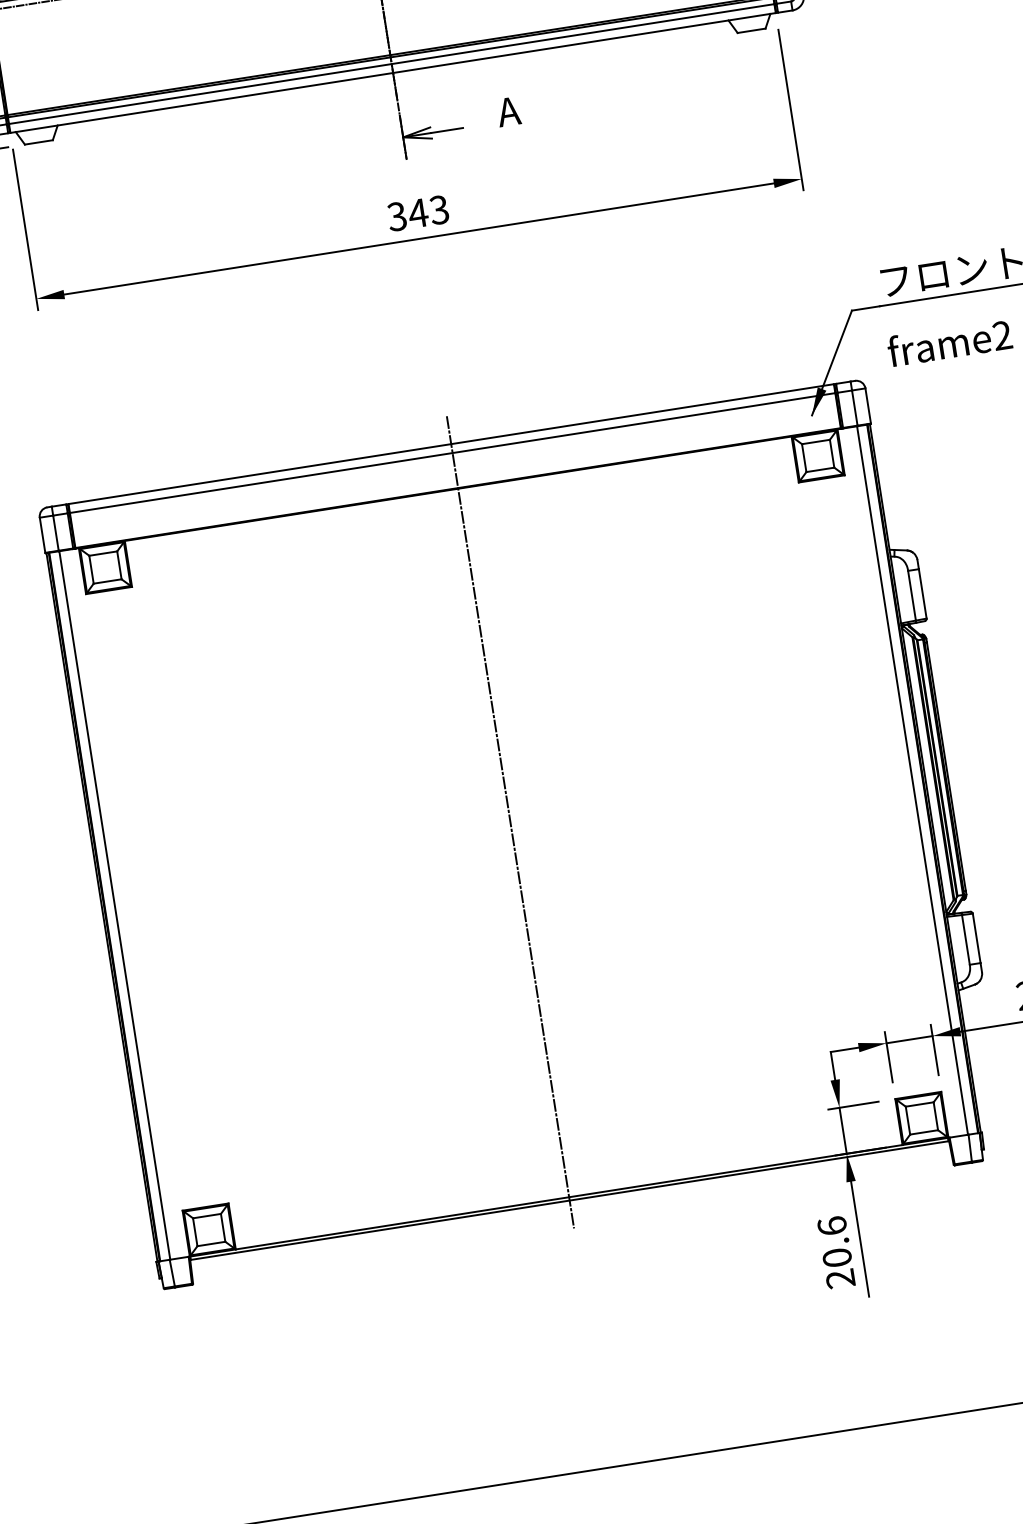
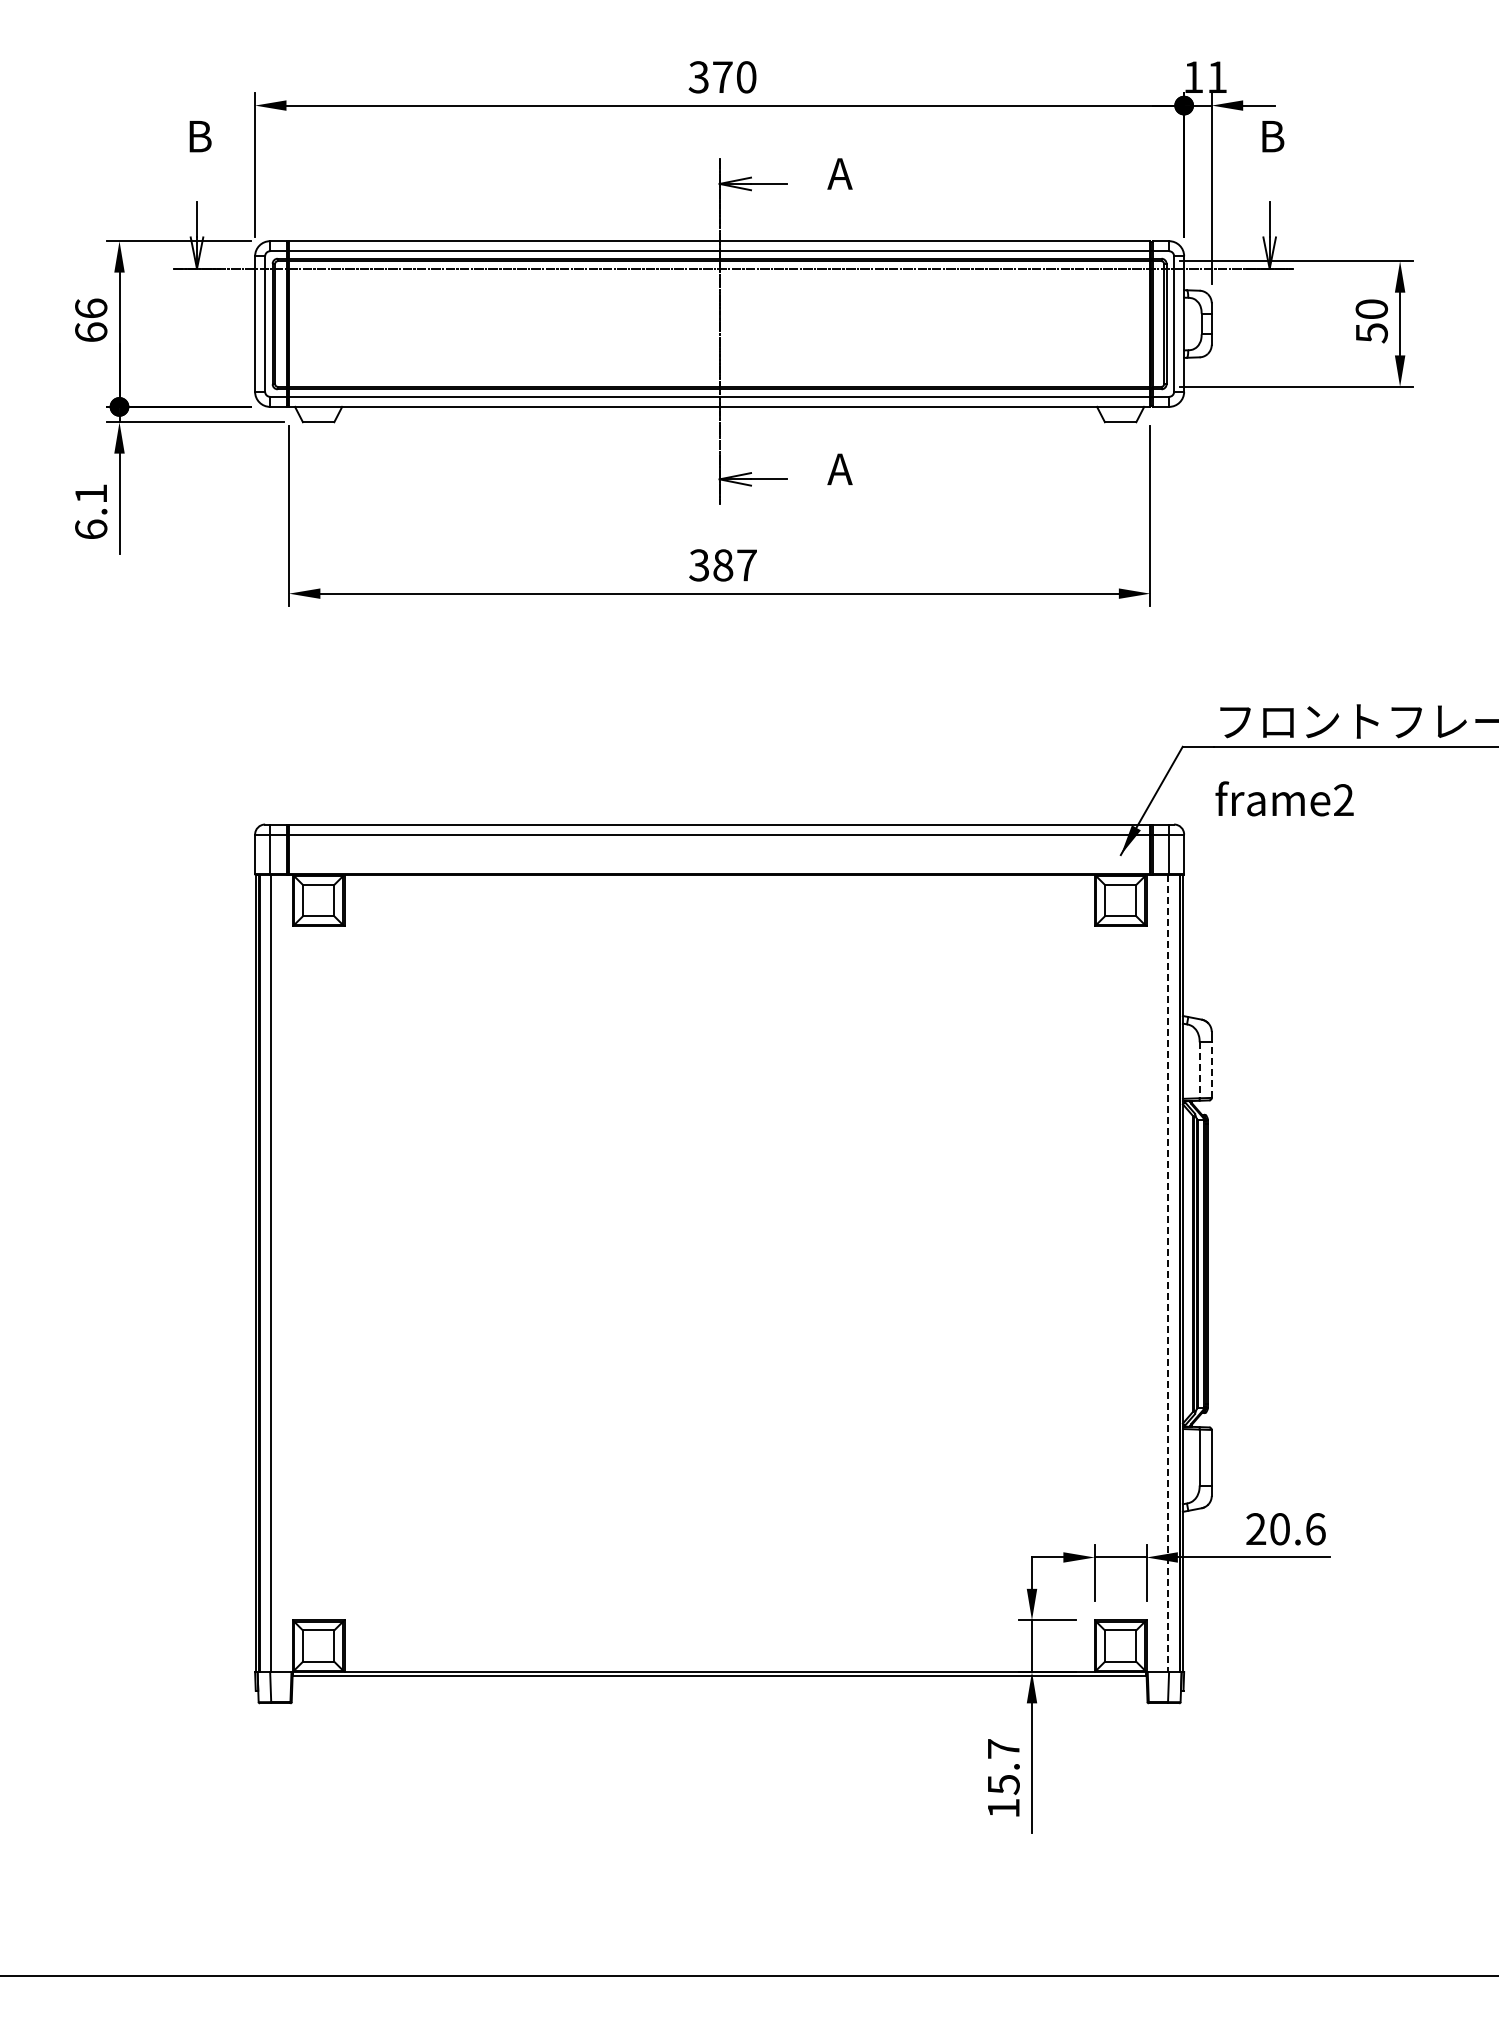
text: (428, 211) -> (734, 565), 343 -> 387
line: (922, 594) -> (1211, 1070), solid -> dashed
line: (911, 595) -> (1199, 1070), solid -> dashed
line: (912, 780) -> (1168, 1273), solid -> dashed
line: (510, 822) -> (719, 1250), removed
text: (836, 1252) -> (1003, 1778), 20.6 -> 15.7

